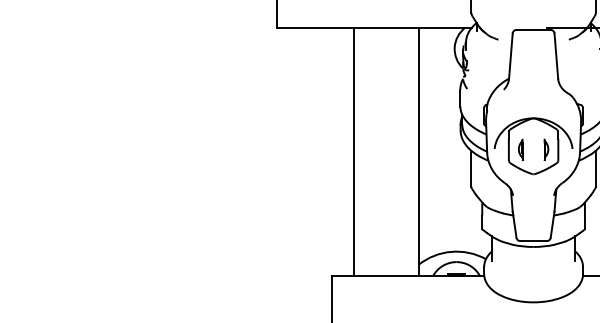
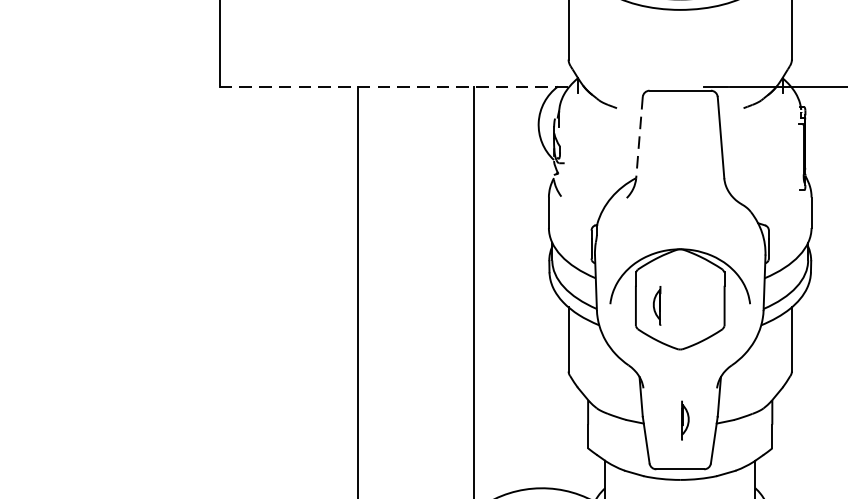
line: (374, 27) -> (394, 86), solid -> dashed
line: (510, 56) -> (638, 138), solid -> dashed
part: (546, 149) -> (685, 419), moved

